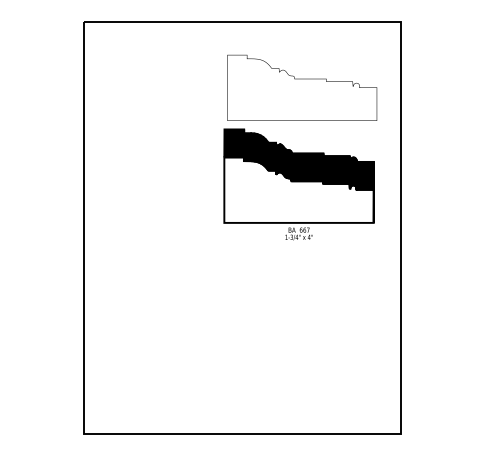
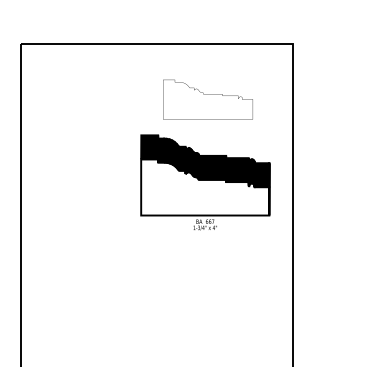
part: (302, 87) -> (208, 99), size x0.7

